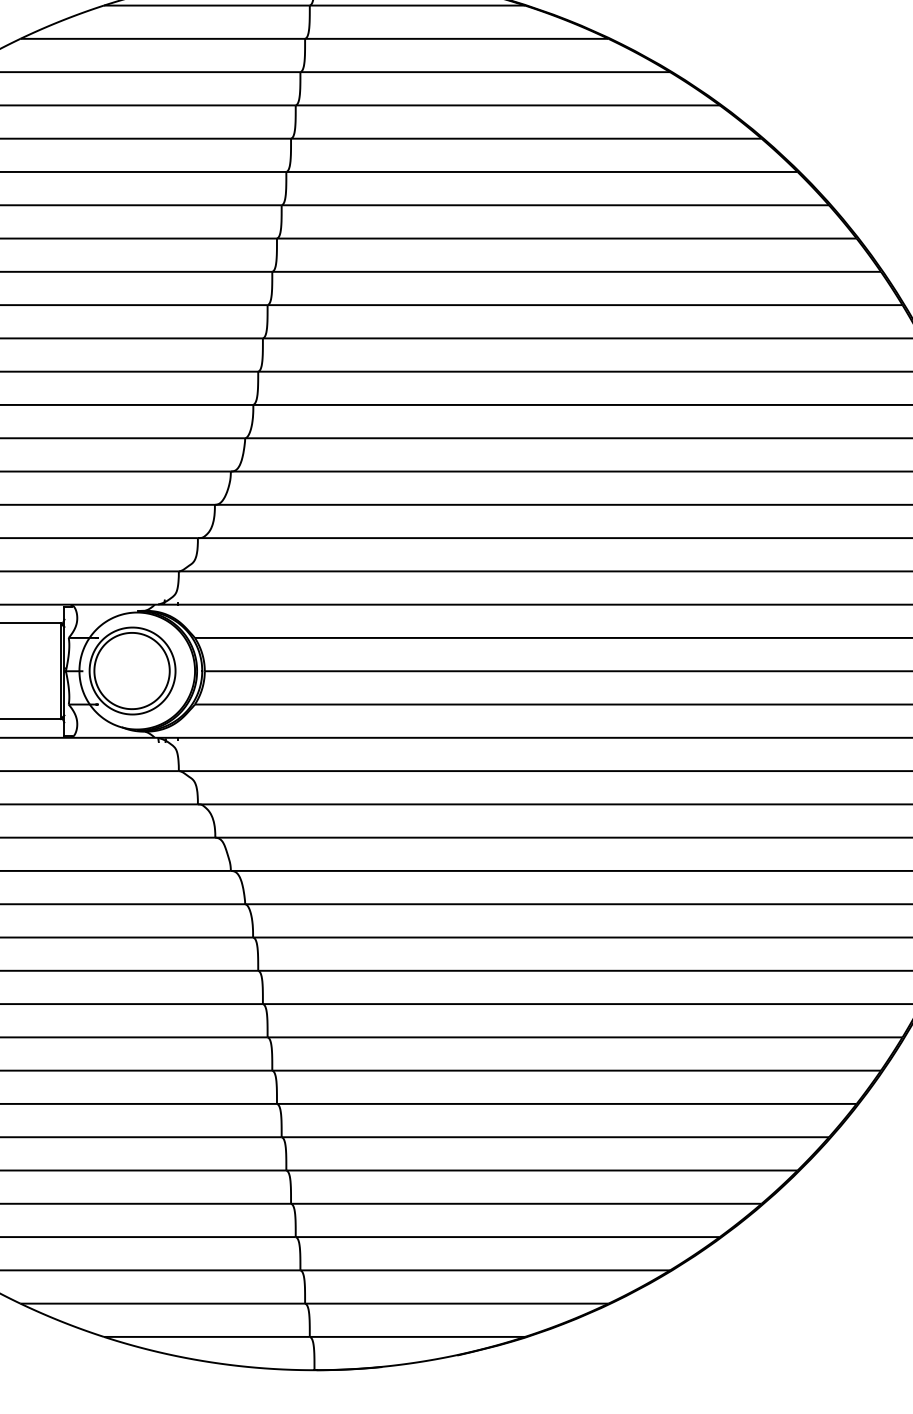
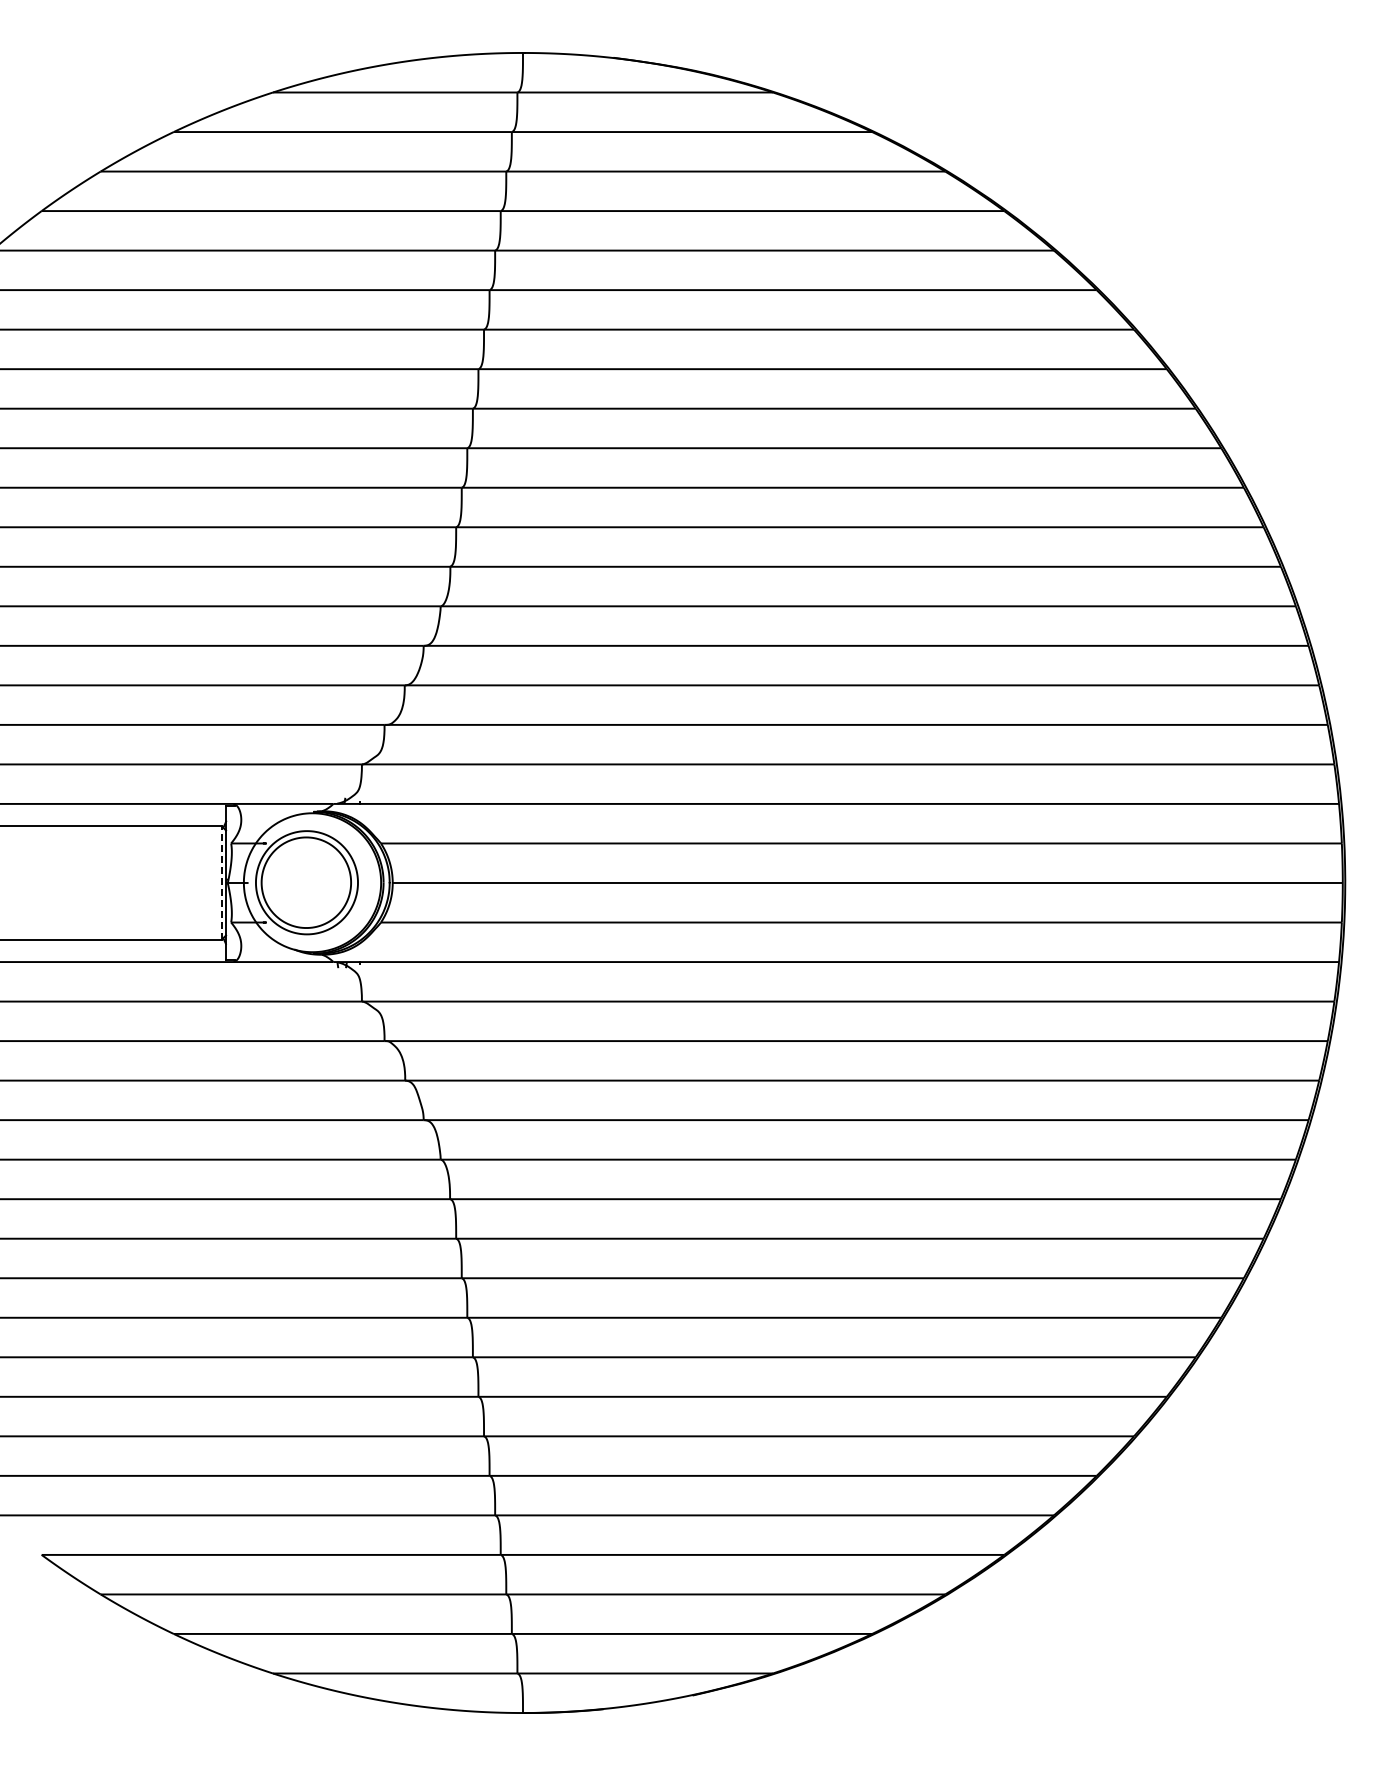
line: (60, 671) -> (221, 883), solid -> dashed

